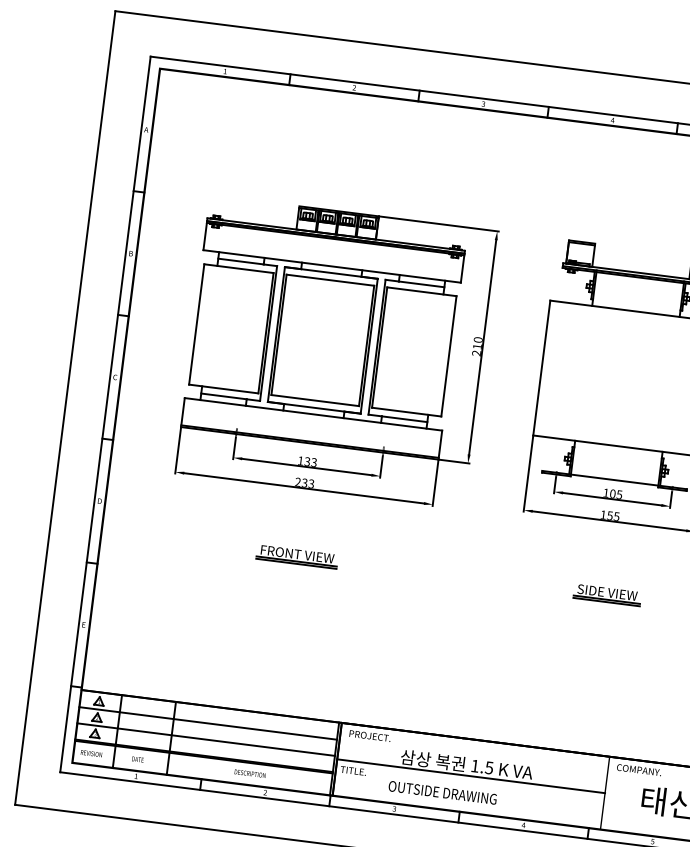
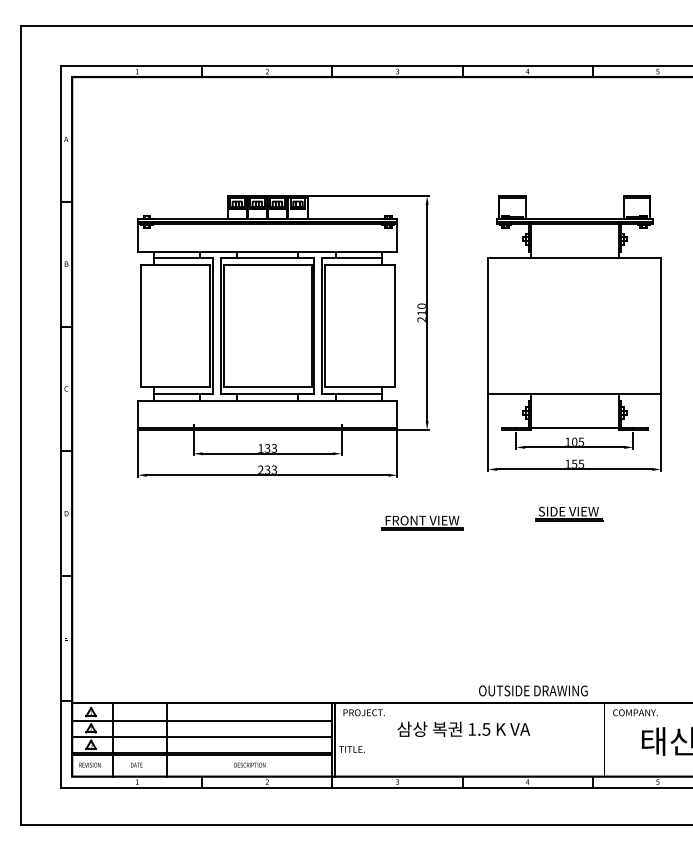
part: (297, 556) -> (422, 522), moved
part: (608, 594) -> (569, 513), moved
line: (471, 775) -> (469, 739), removed
text: (442, 792) -> (533, 690), moved

